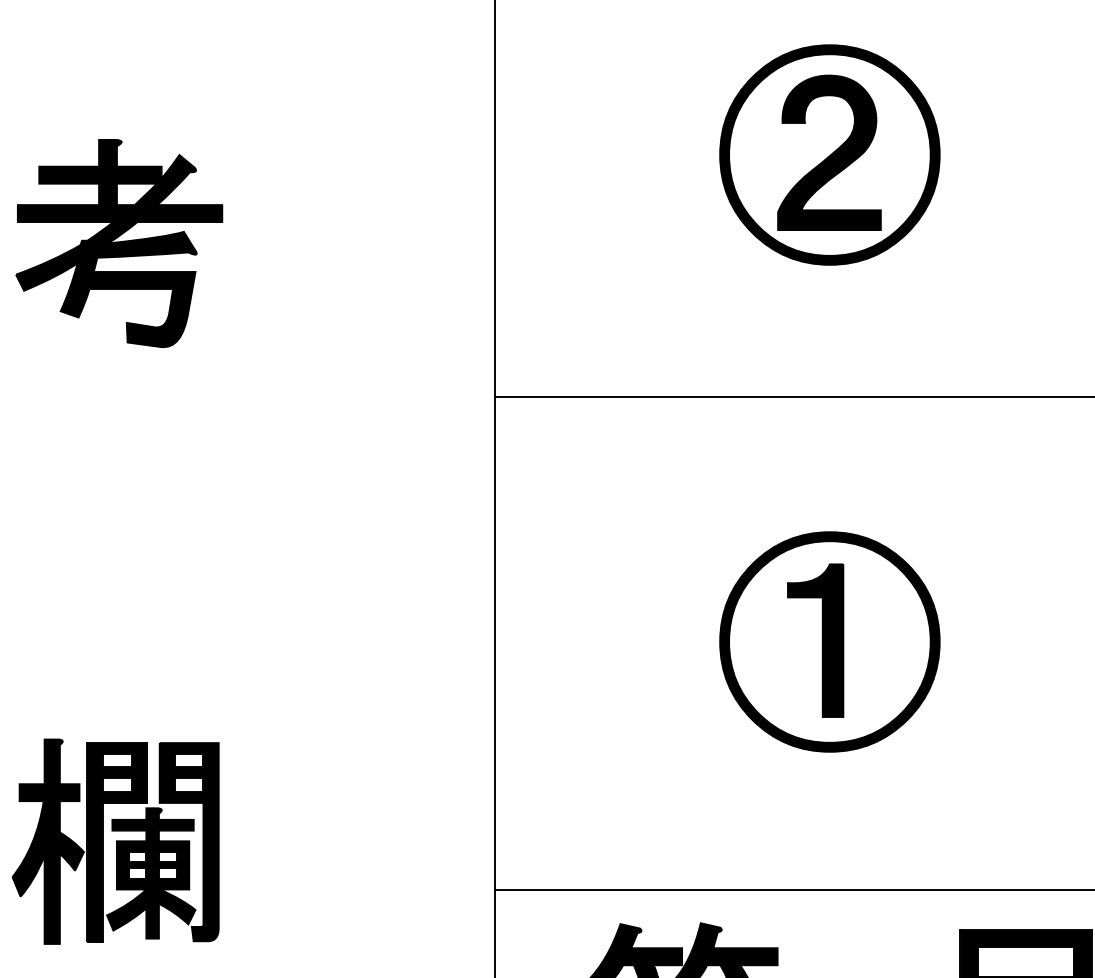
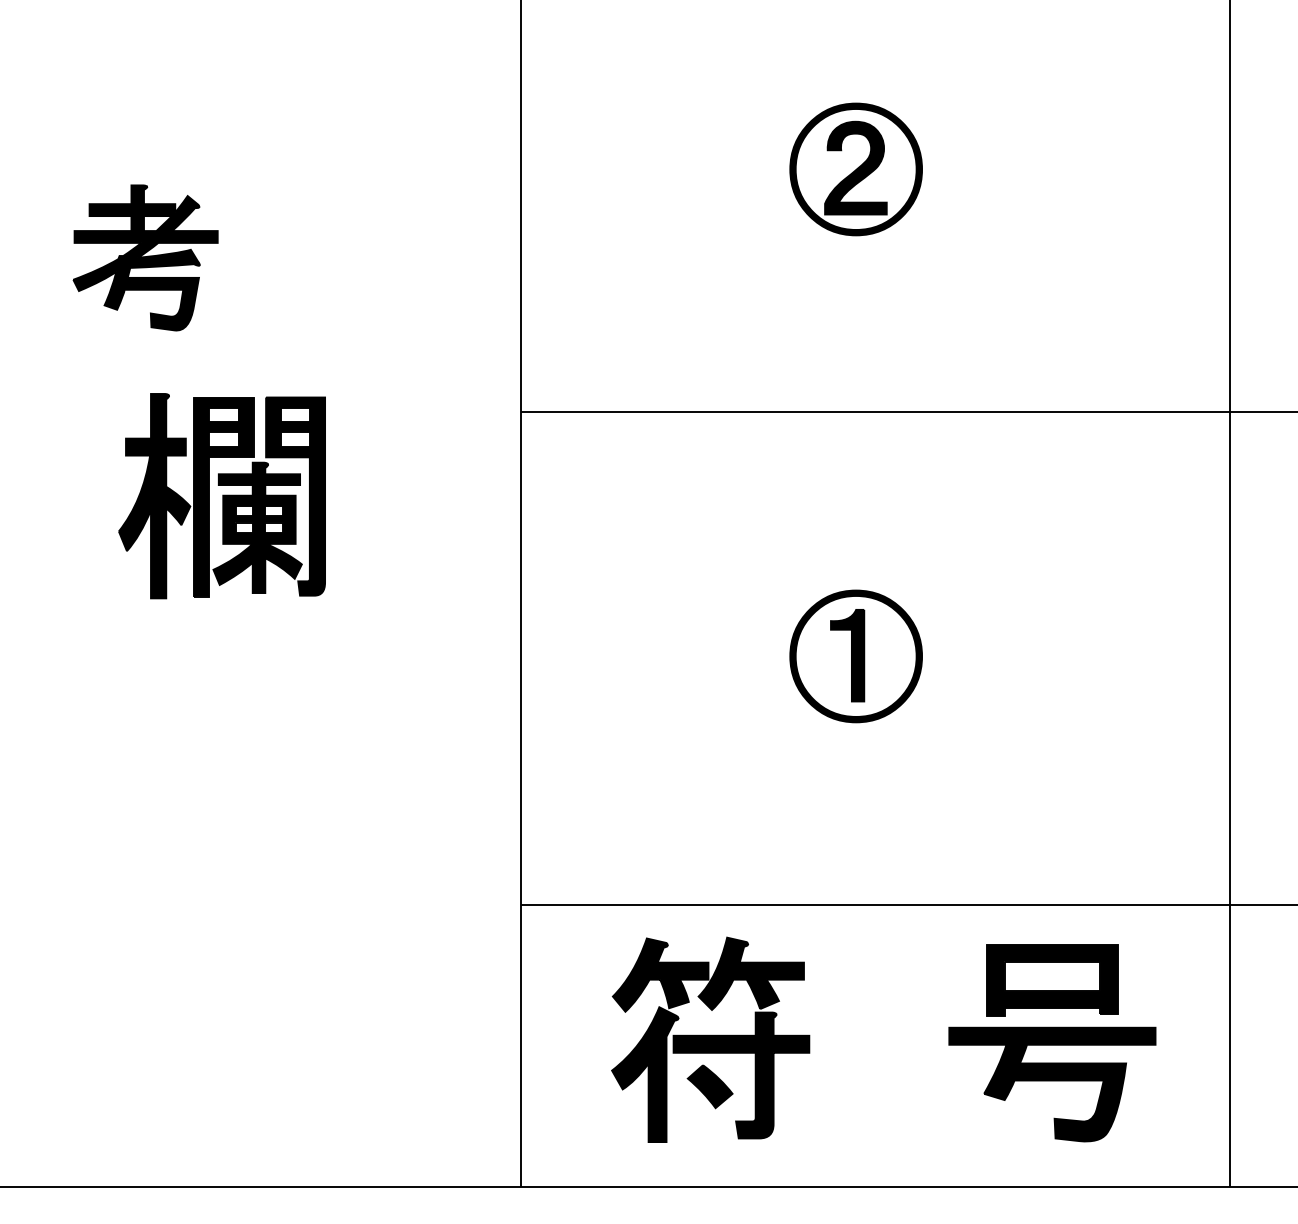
part: (829, 155) -> (855, 169), size x0.6
part: (119, 243) -> (145, 257), size x0.7
part: (829, 642) -> (855, 656), size x0.6
part: (115, 842) -> (221, 496), moved

